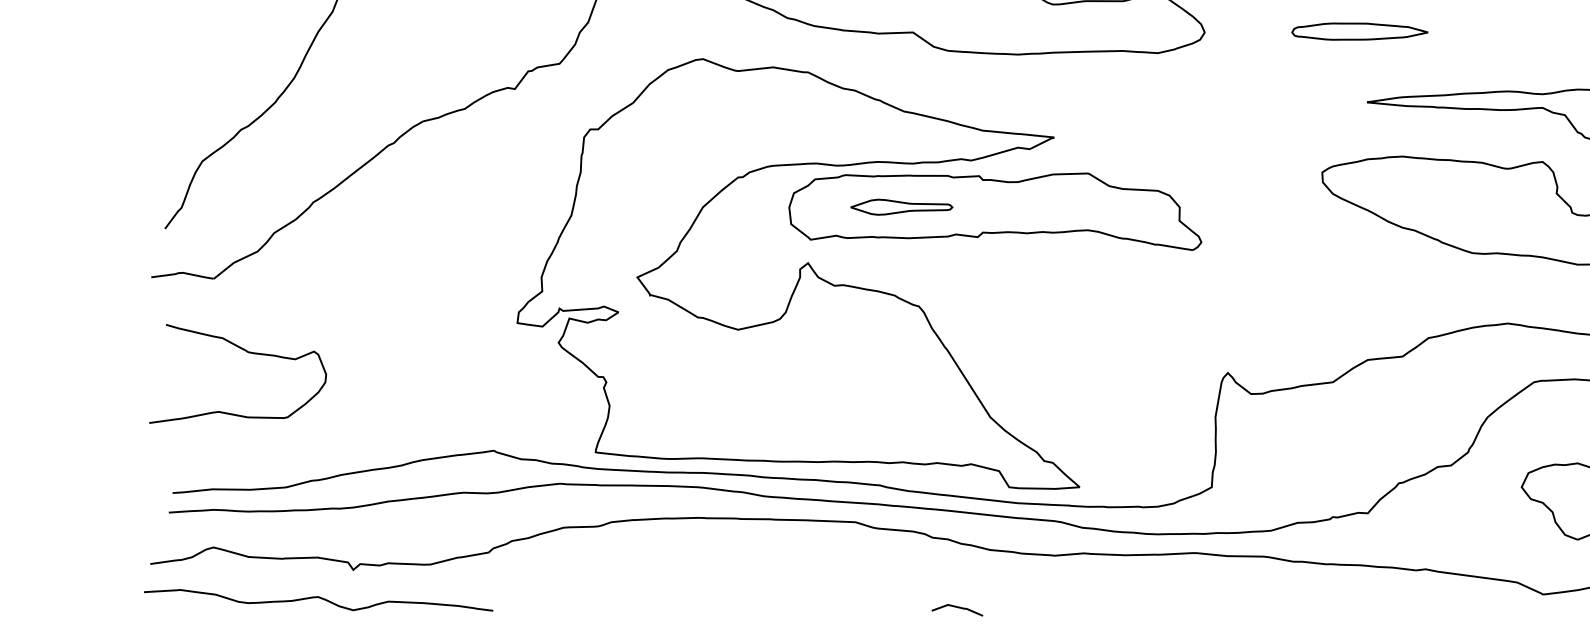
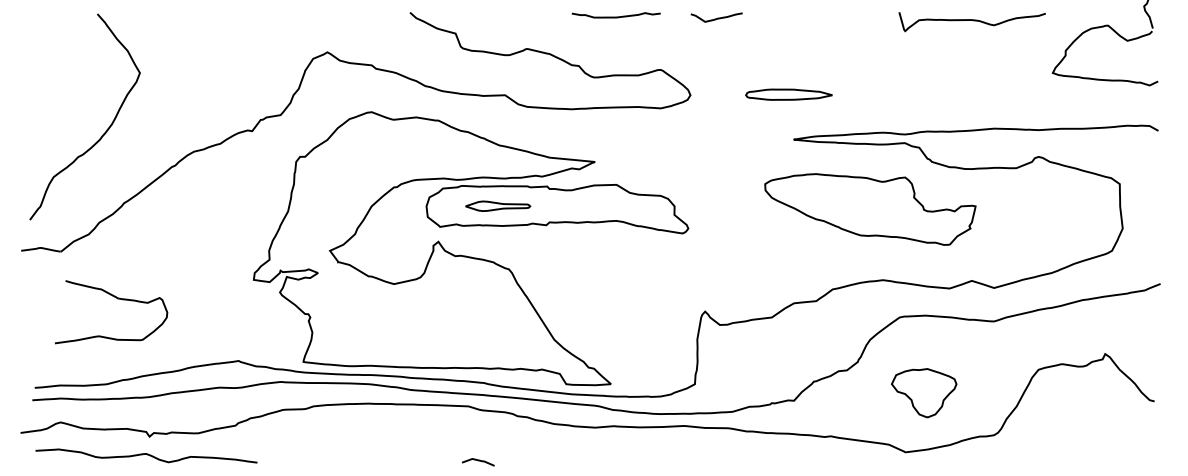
curve: (247, 353) -> (117, 299), moved
curve: (318, 597) -> (146, 454), moved
line: (957, 608) -> (478, 461), moved

